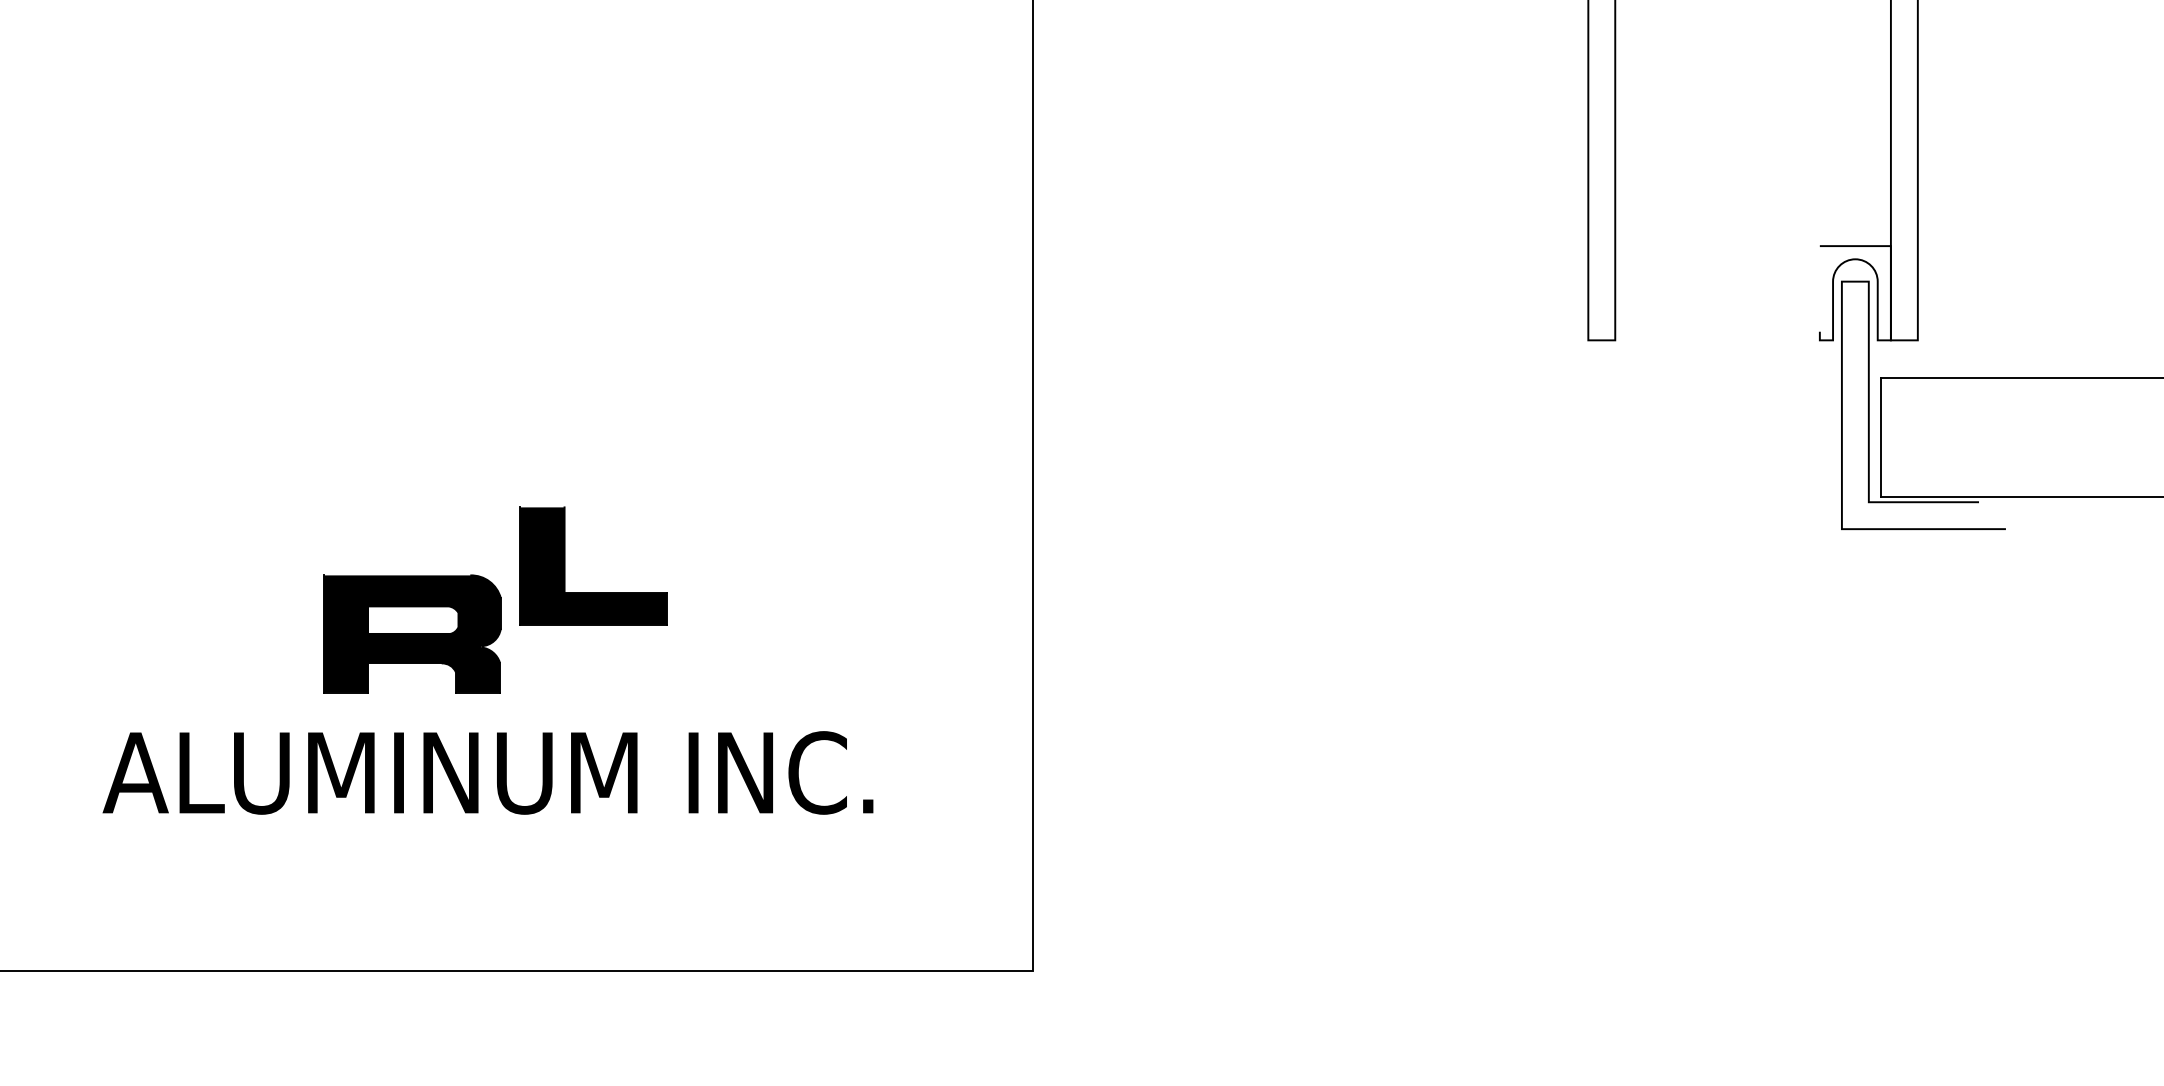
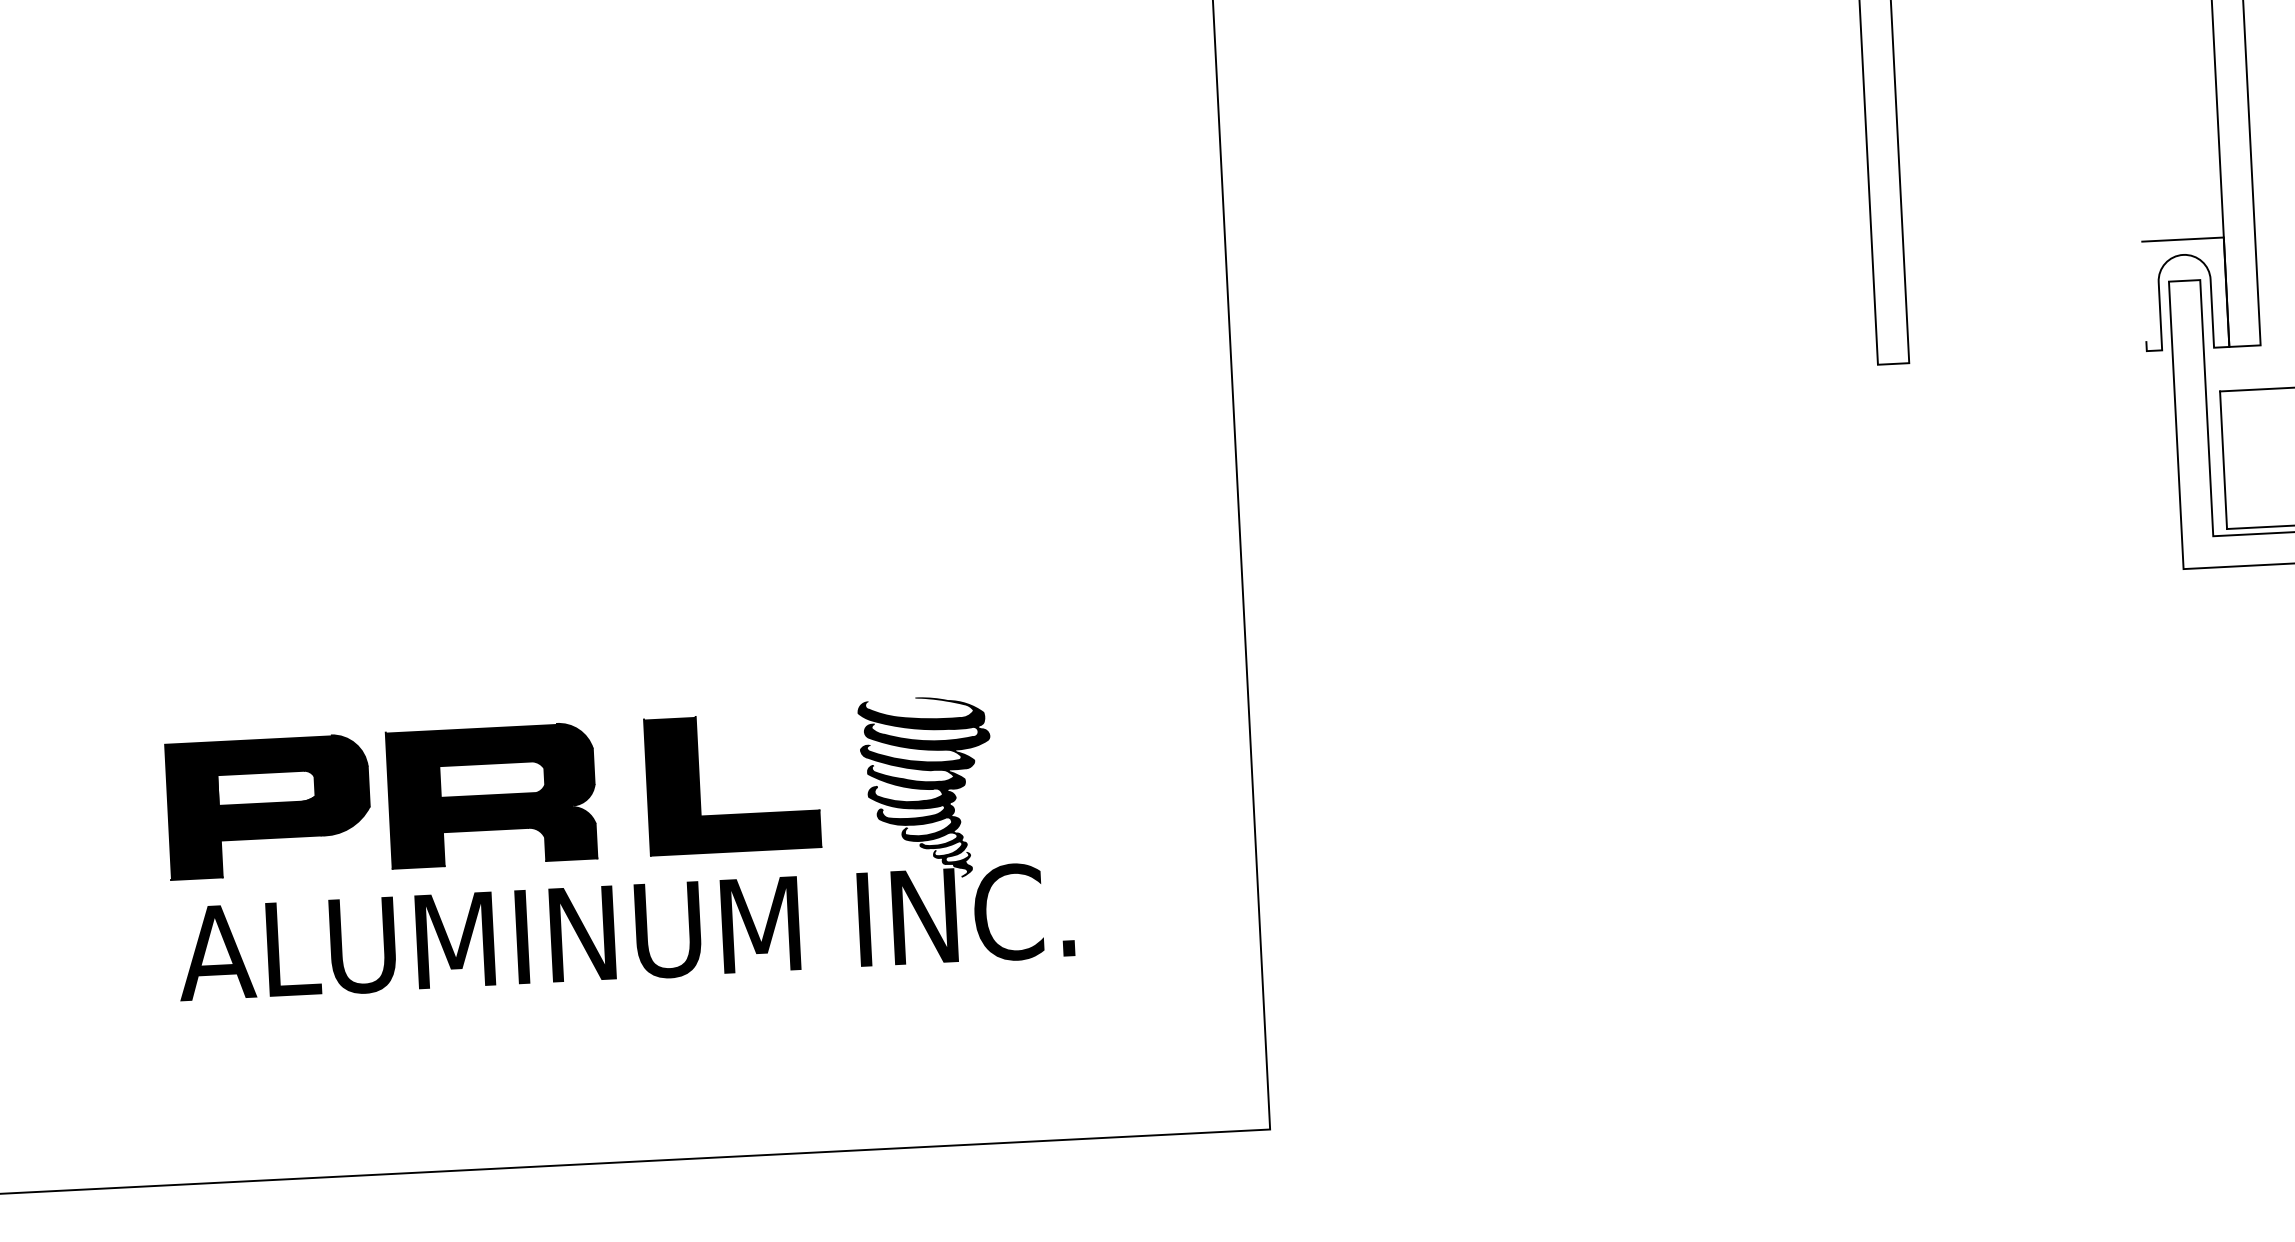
part: (593, 592) -> (734, 814), moved
part: (412, 633) -> (492, 794), moved
part: (186, 649) -> (268, 806), added
fill: (752, 662) -> (926, 788), added

